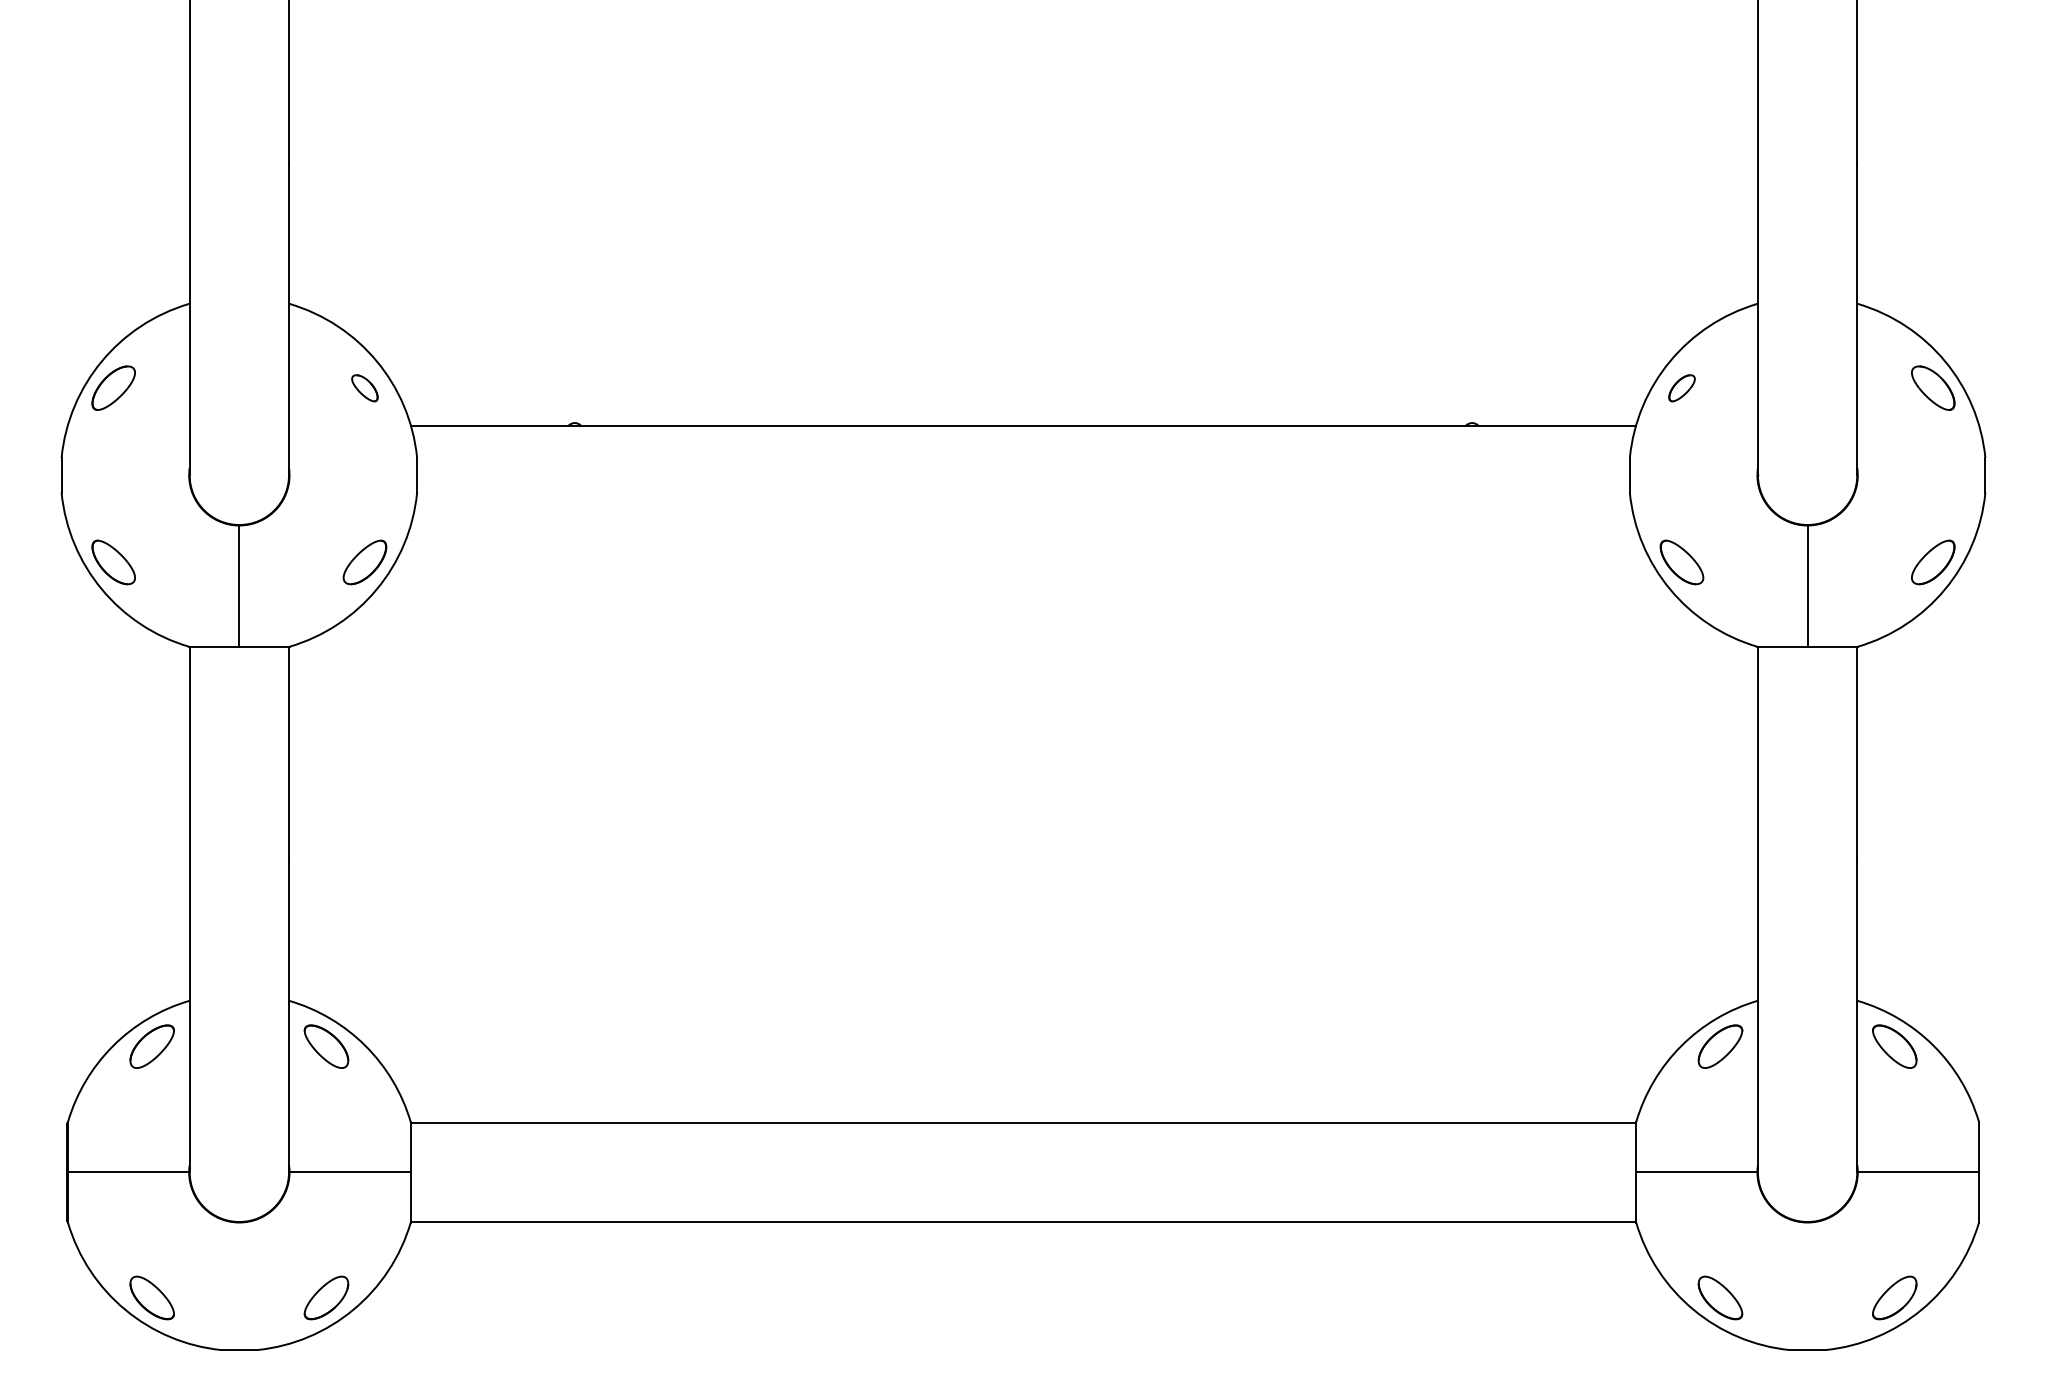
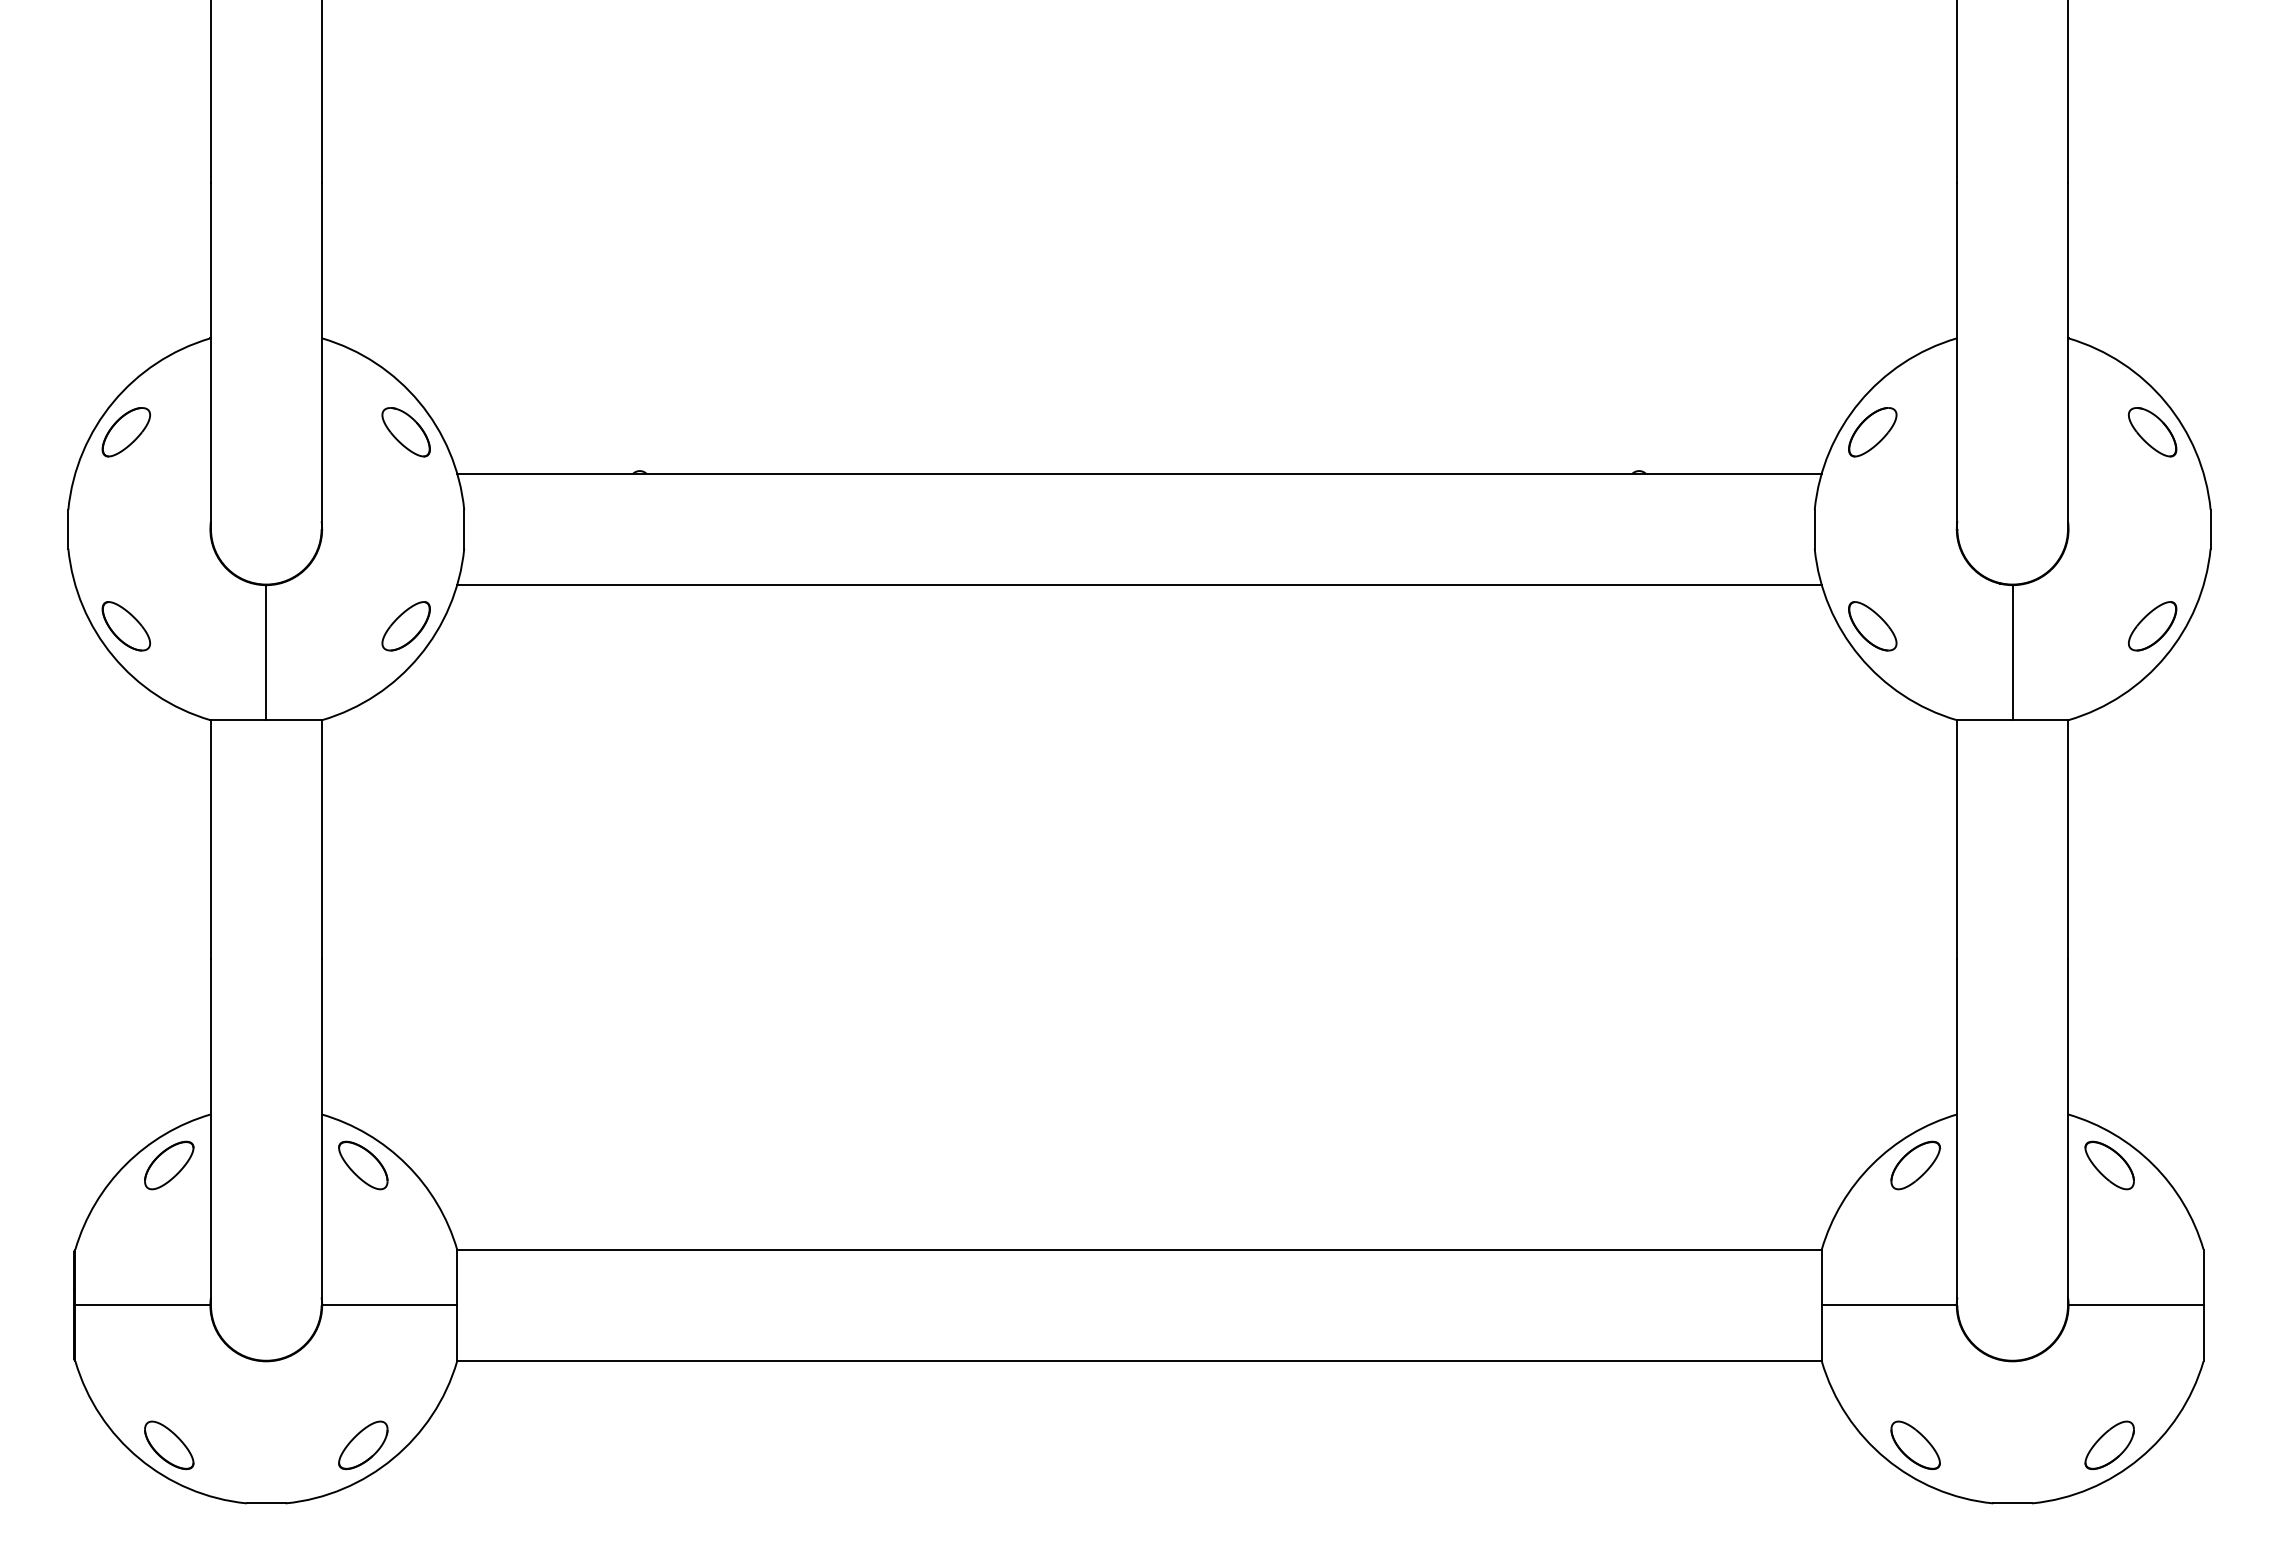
part: (364, 388) -> (405, 432), size x1.67
part: (1681, 388) -> (1872, 432), size x1.67
line: (1023, 524) -> (1139, 584), added

